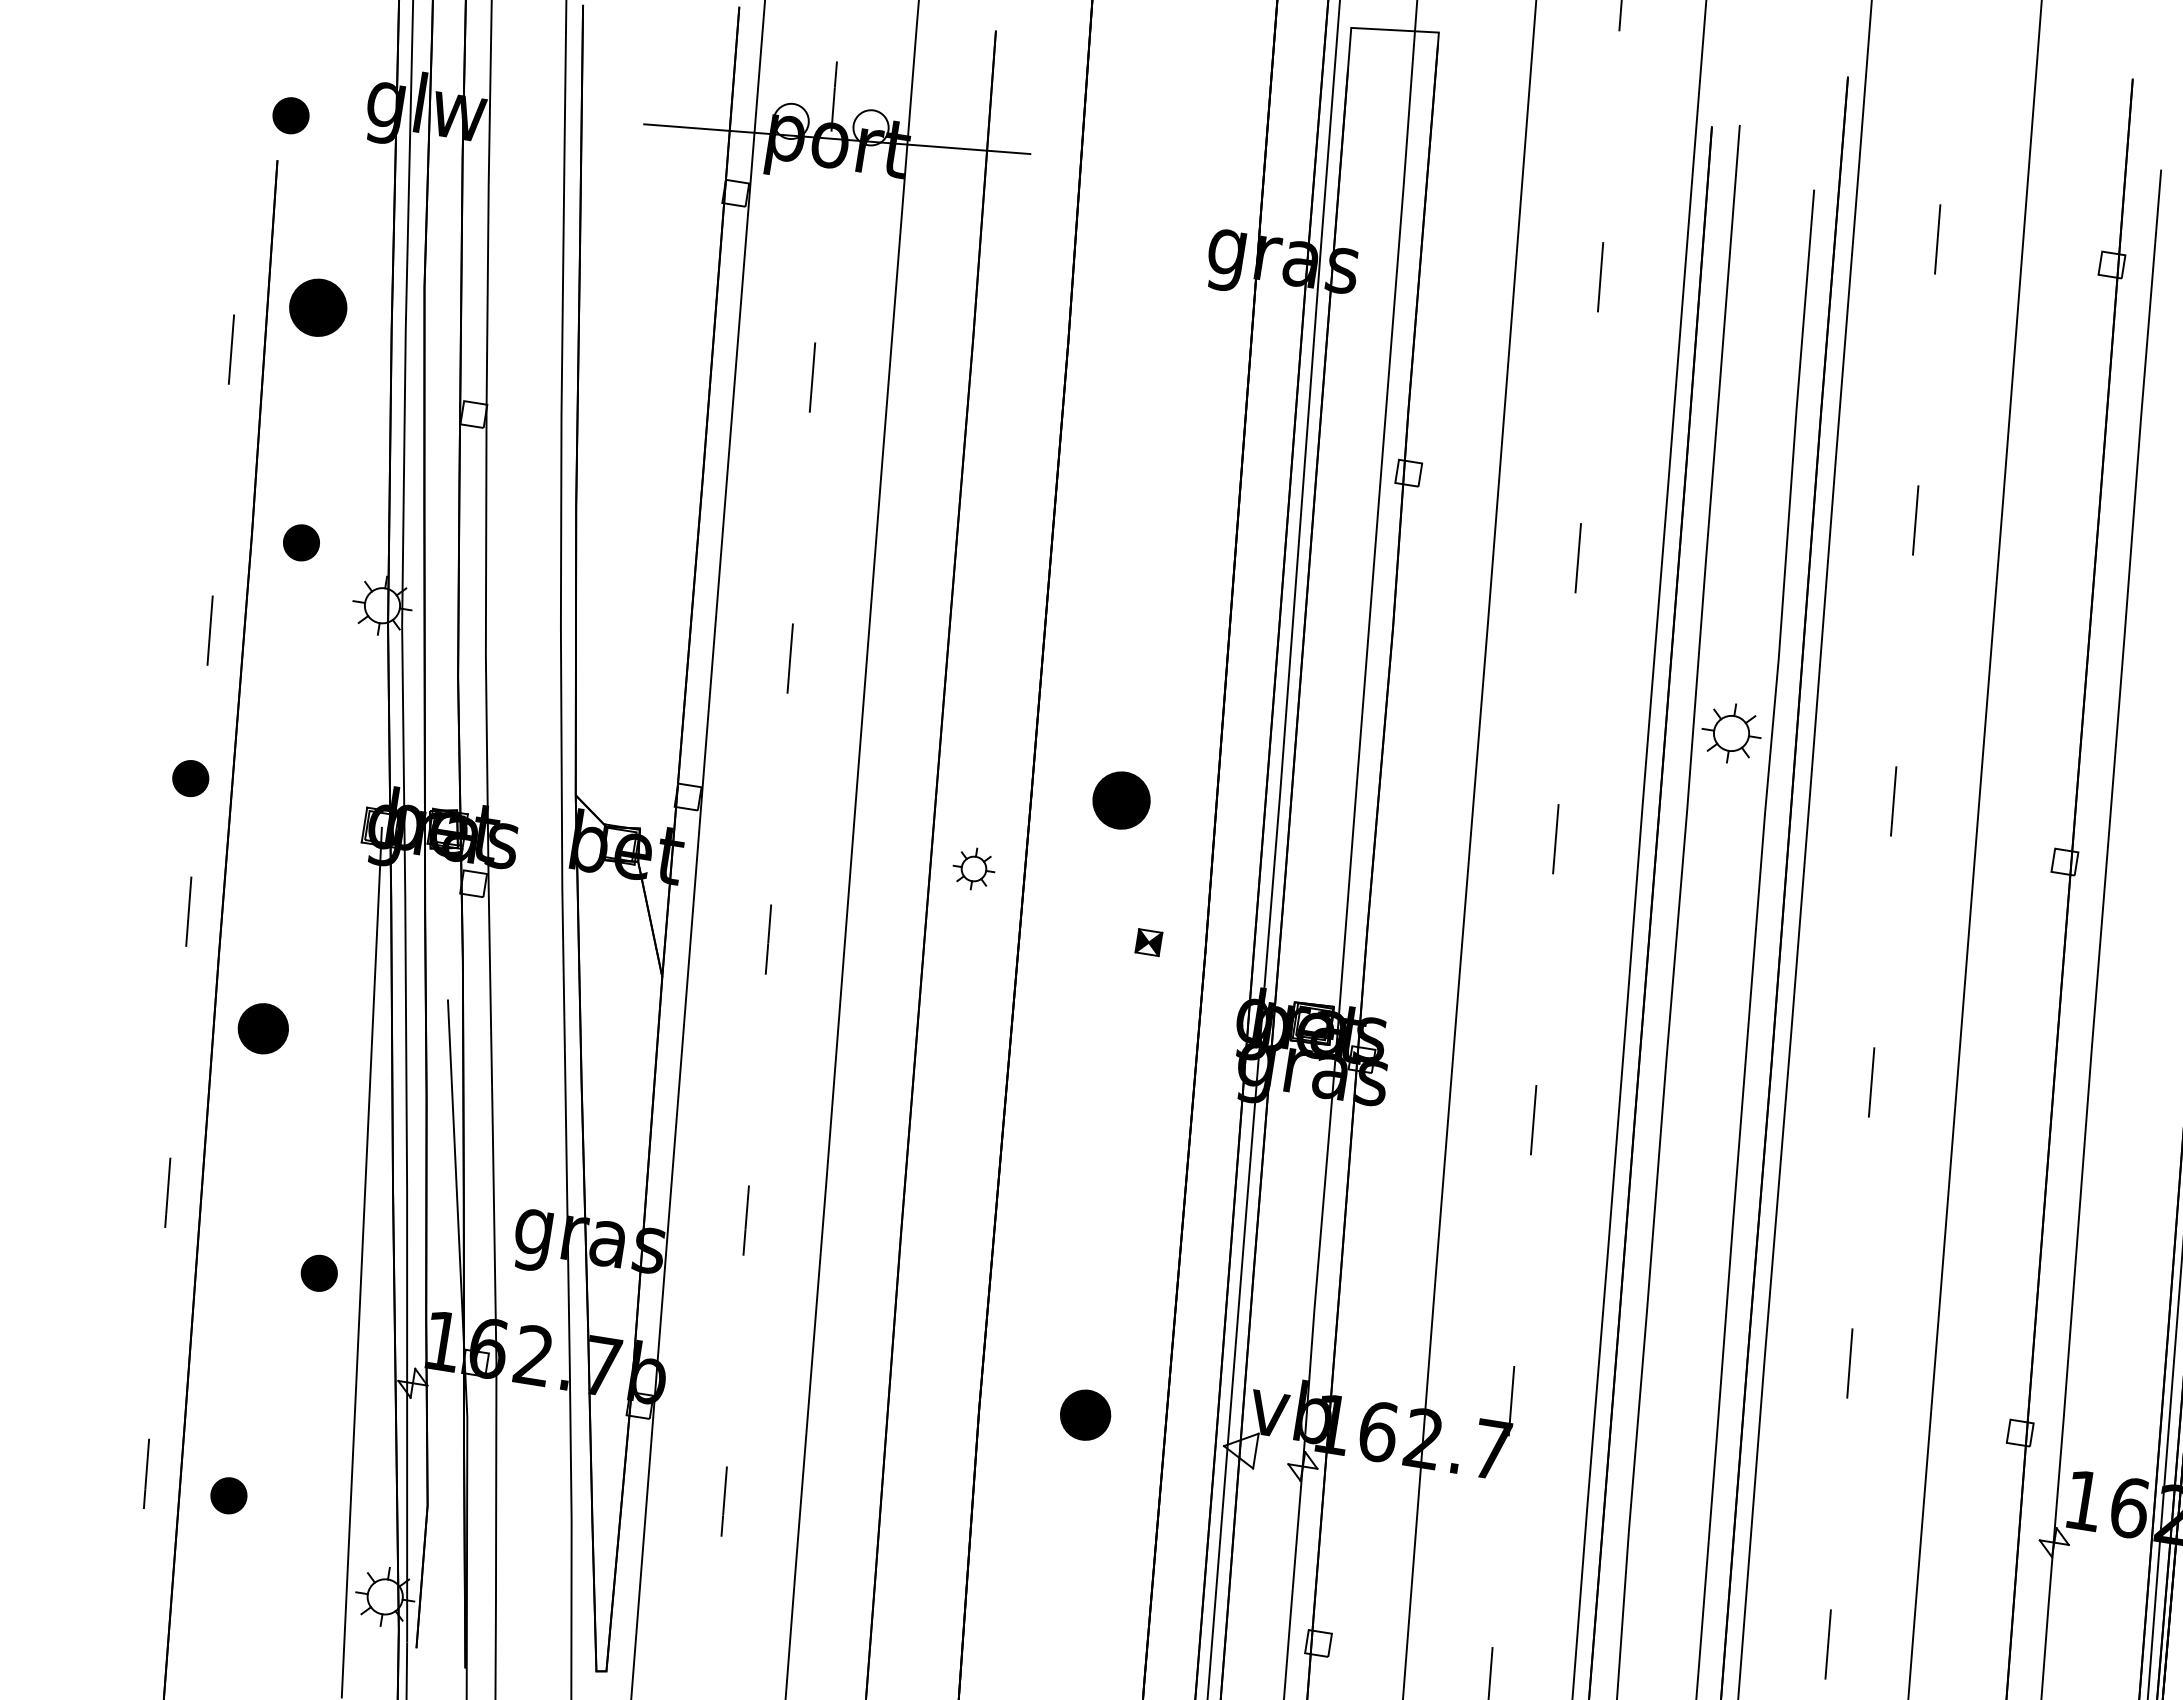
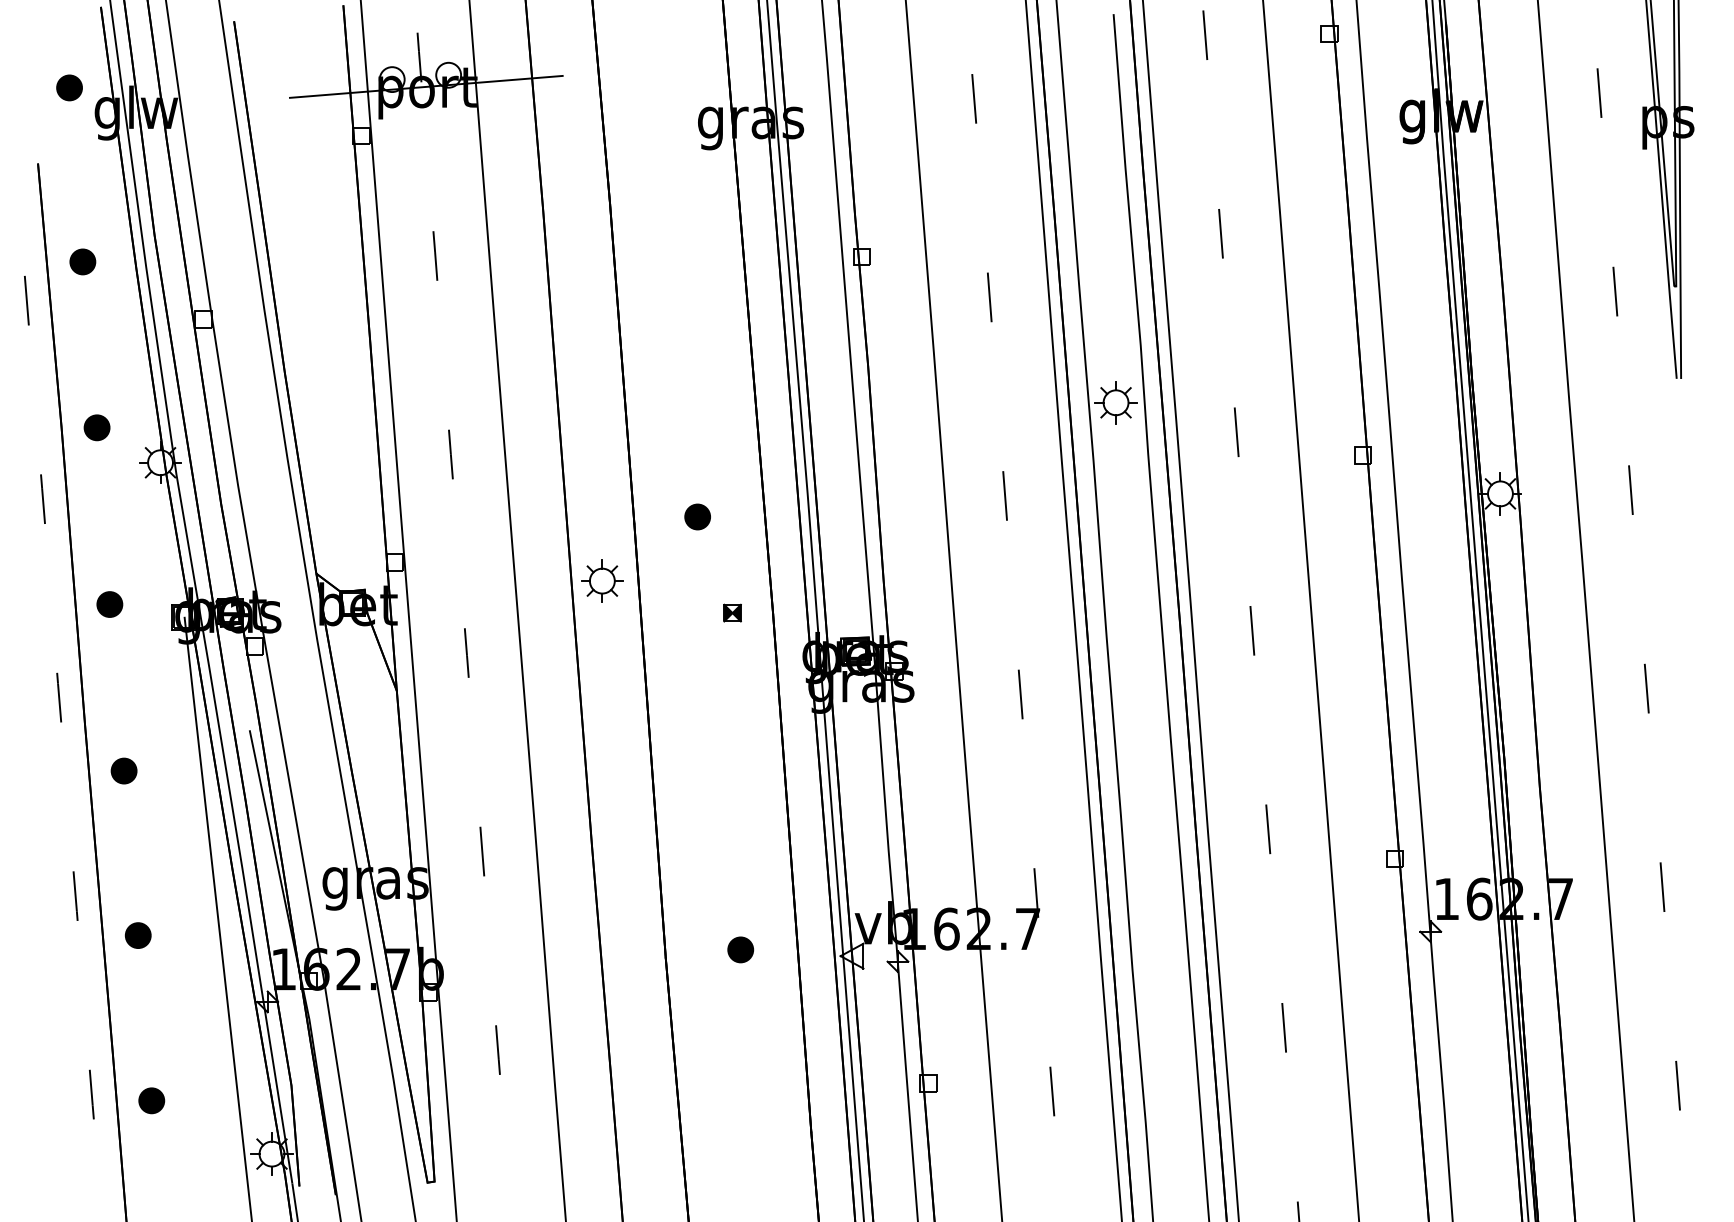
part: (291, 115) -> (69, 87), moved
part: (317, 307) -> (82, 261), size x0.62
part: (190, 778) -> (109, 604), moved
part: (1121, 799) -> (697, 516), size x0.62
part: (974, 868) -> (602, 580), size x1.43
part: (262, 1027) -> (123, 770), size x0.71
part: (318, 1273) -> (137, 935), moved
part: (1085, 1414) -> (740, 949), size x0.71

